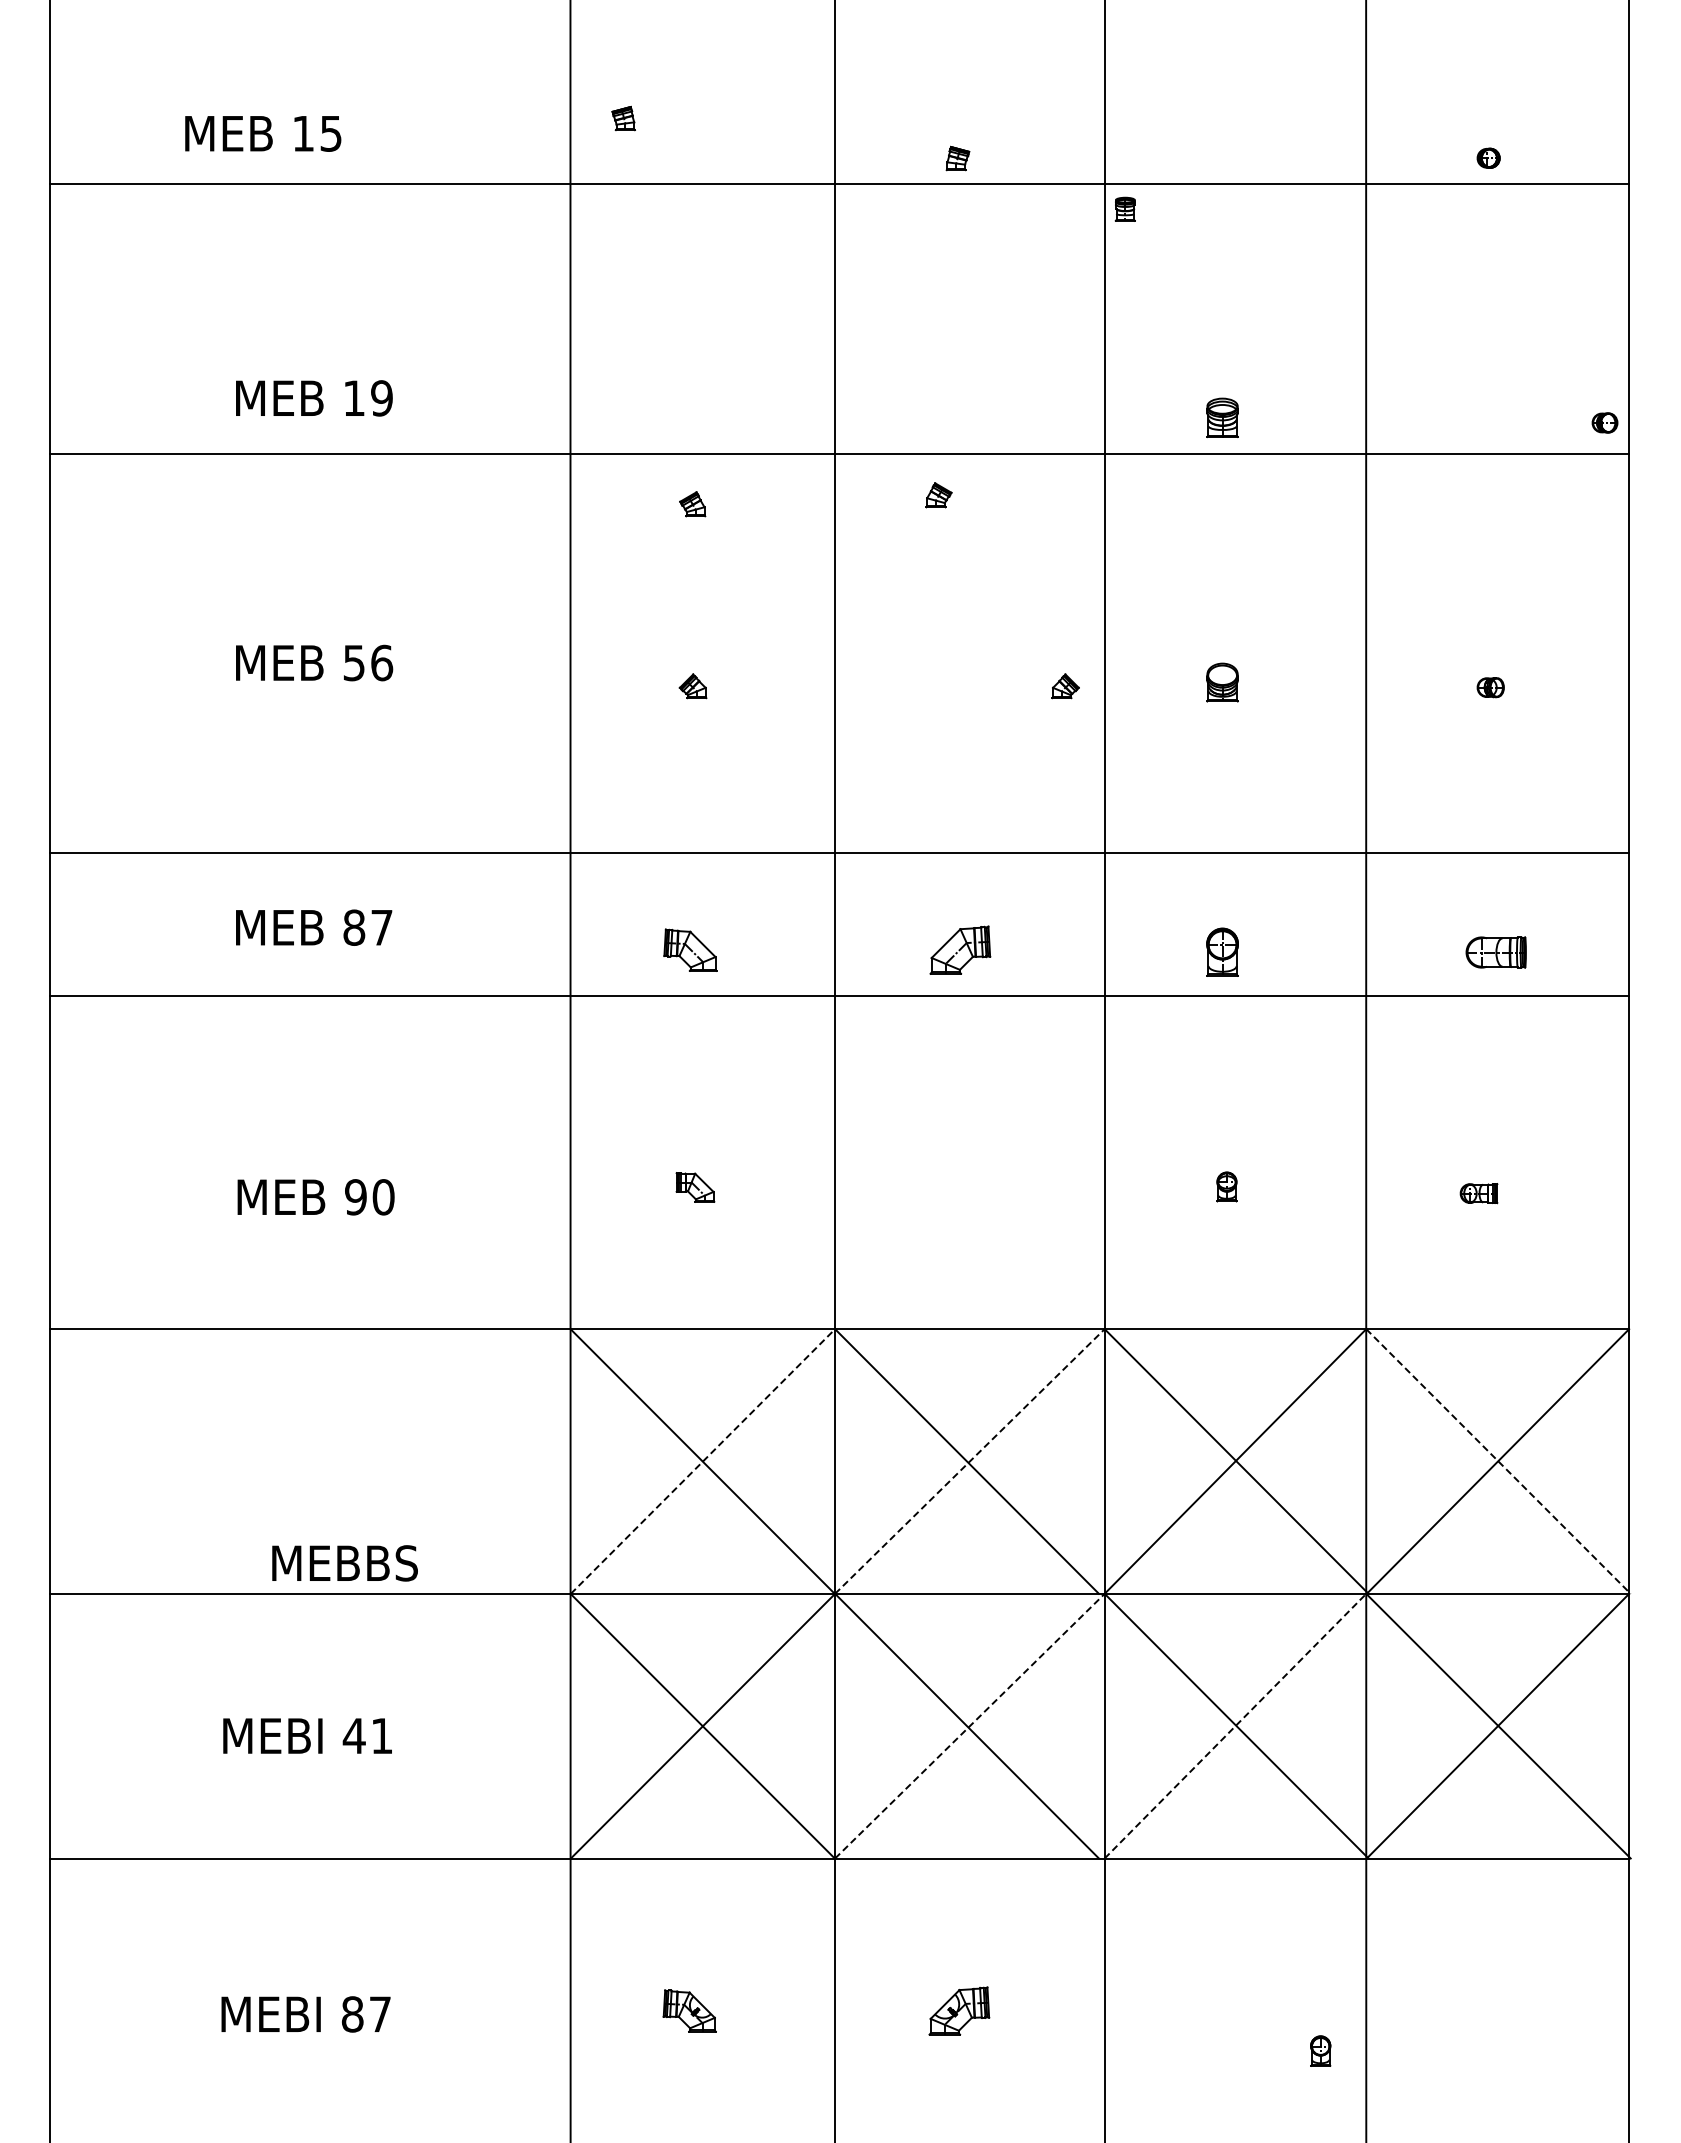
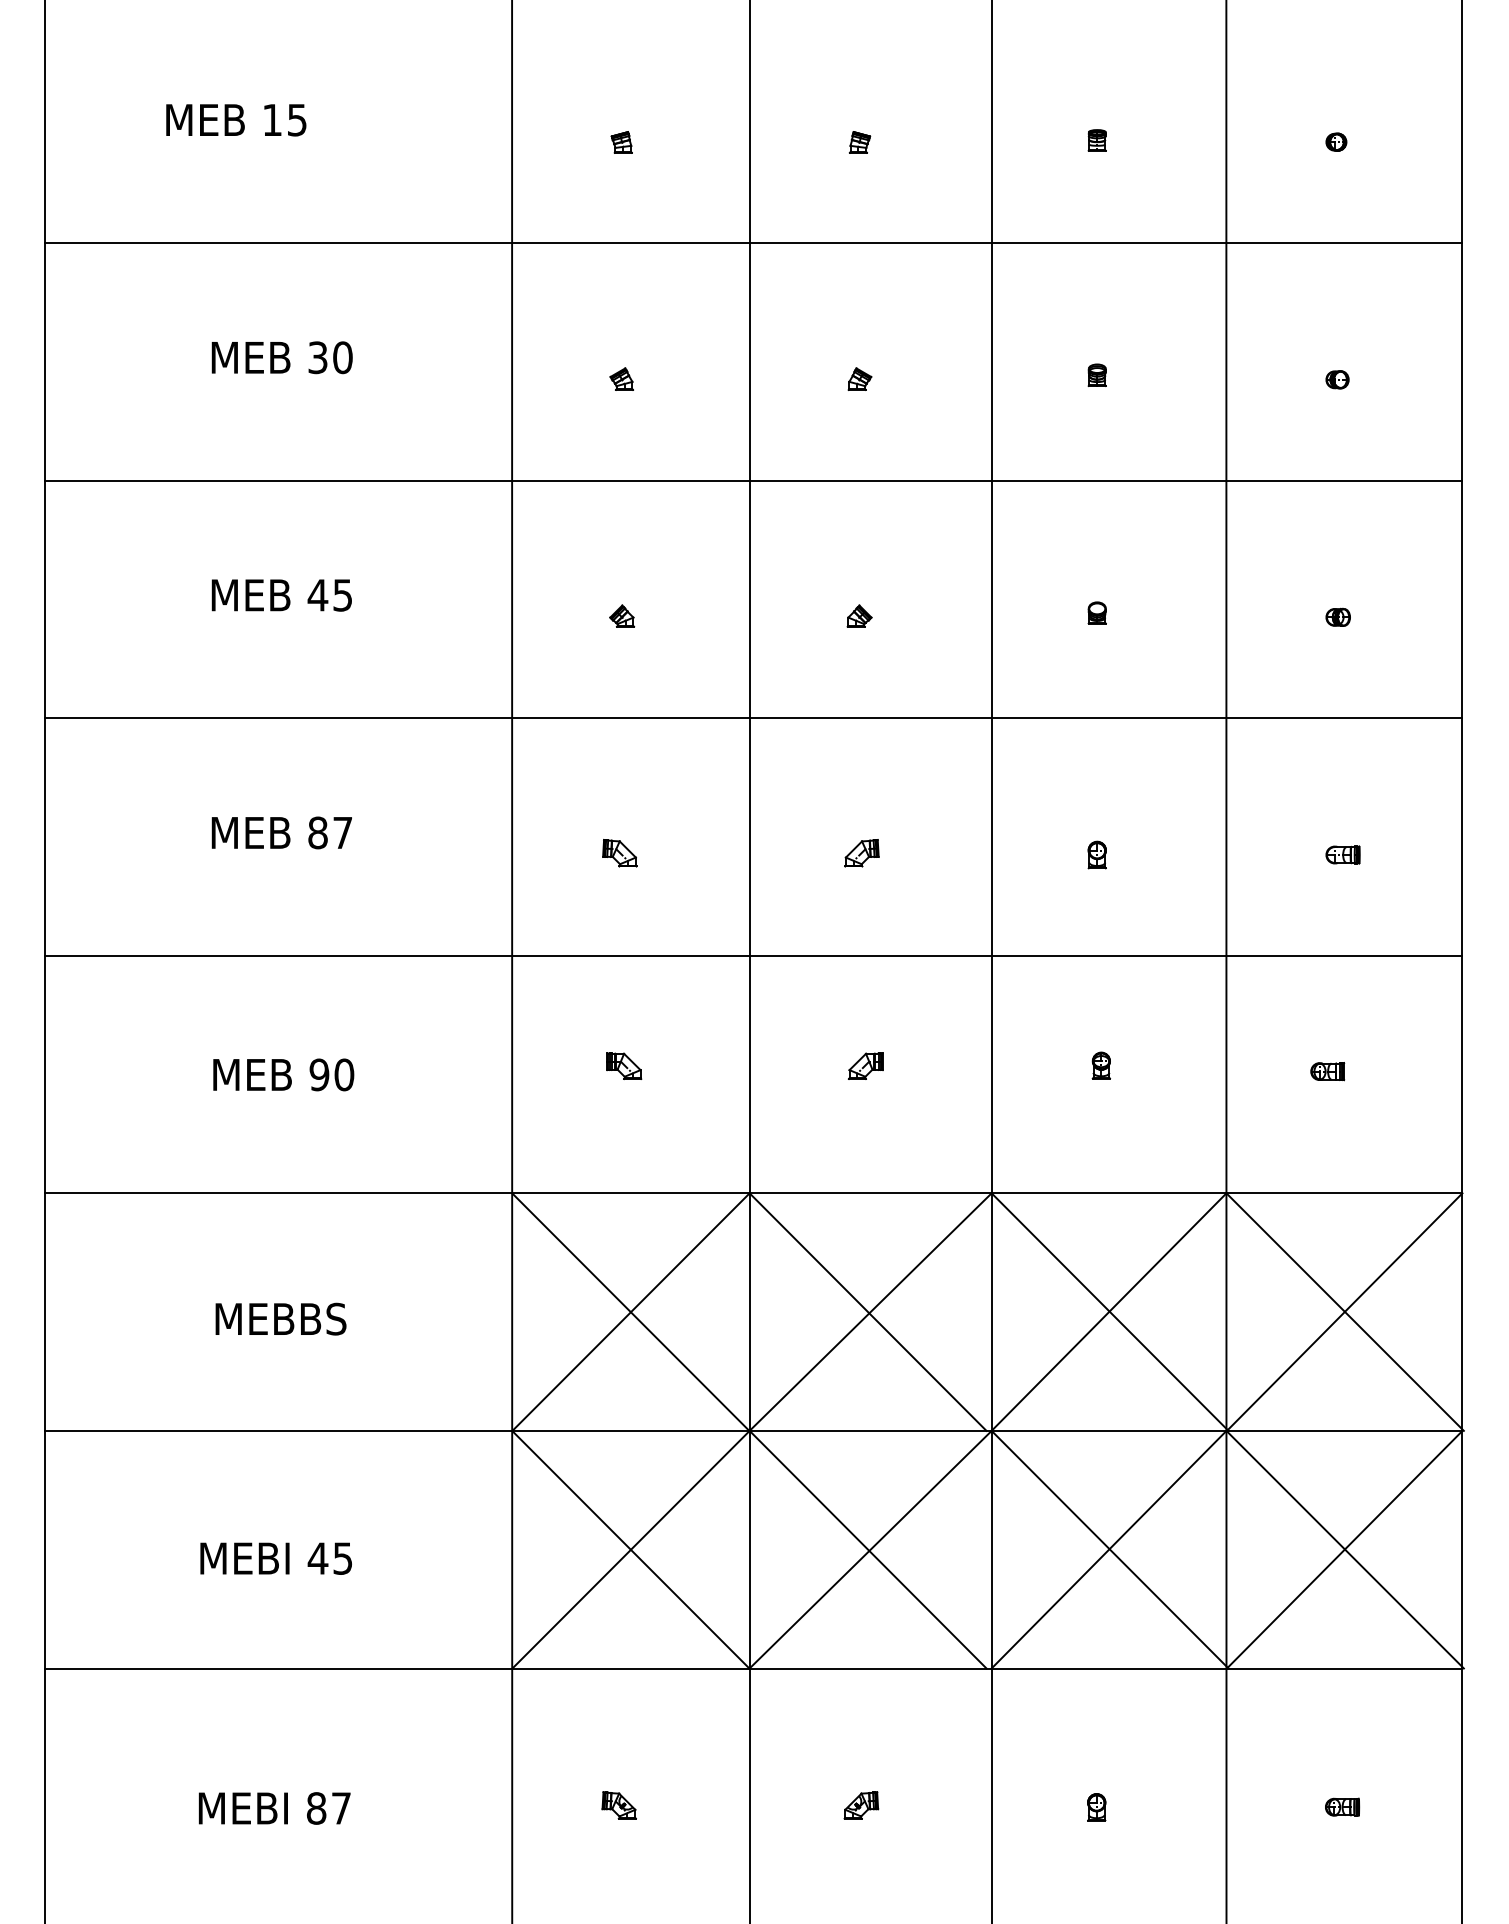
part: (623, 118) -> (621, 142), moved
line: (839, 184) -> (753, 242), moved
part: (1124, 208) -> (1096, 139), moved
text: (367, 398) -> (329, 357), 19 -> 30
part: (1221, 417) -> (1096, 374), size x0.62
part: (1604, 422) -> (1337, 379), moved
line: (839, 454) -> (753, 480), moved
part: (938, 495) -> (859, 379), moved
part: (692, 504) -> (621, 379), moved
text: (367, 662) -> (329, 594), 56 -> 45
part: (1221, 682) -> (1096, 612), size x0.62
part: (1065, 686) -> (859, 616), moved
line: (839, 852) -> (753, 717), moved
part: (690, 950) -> (619, 853), size x0.71
part: (959, 950) -> (861, 853), size x0.62
part: (1495, 951) -> (1342, 854), size x0.62
part: (1221, 952) -> (1096, 855), size x0.62
line: (839, 996) -> (753, 955), moved
part: (964, 1187) -> (865, 1066), added
line: (703, 1461) -> (631, 1312), dashed -> solid
line: (969, 1461) -> (870, 1312), dashed -> solid
line: (1498, 1461) -> (1345, 1312), dashed -> solid
text: (344, 1563) -> (280, 1319), moved
line: (1235, 1725) -> (1109, 1549), dashed -> solid
line: (969, 1726) -> (870, 1549), dashed -> solid
text: (381, 1736) -> (342, 1558), 41 -> 45
part: (689, 2010) -> (618, 1804), size x0.71
part: (959, 2010) -> (861, 1804), size x0.62
part: (1495, 2012) -> (1342, 1806), added
part: (1320, 2050) -> (1096, 1806), moved

